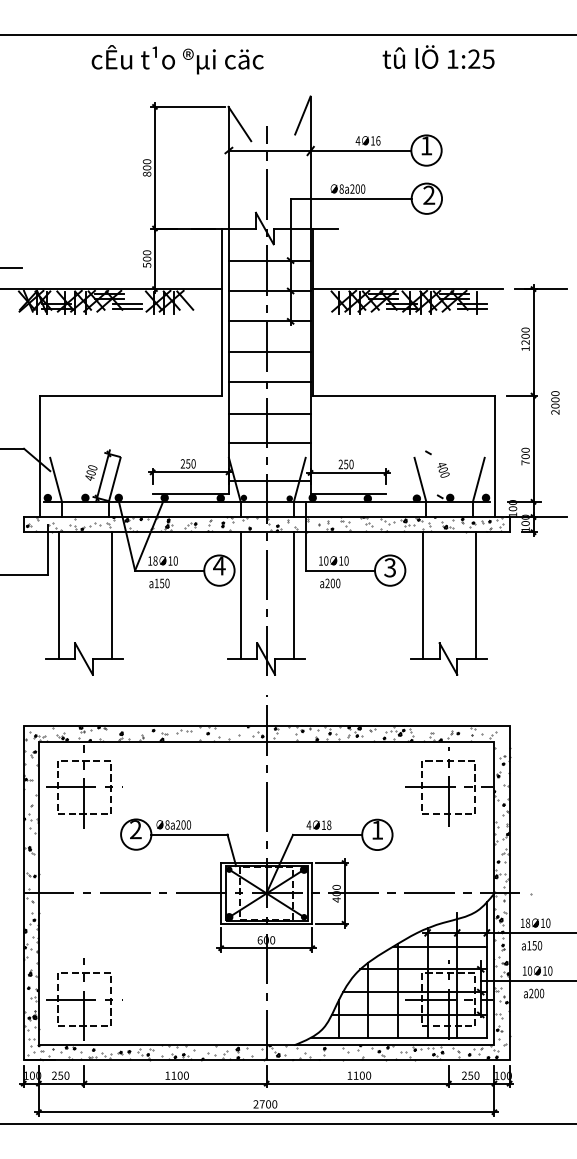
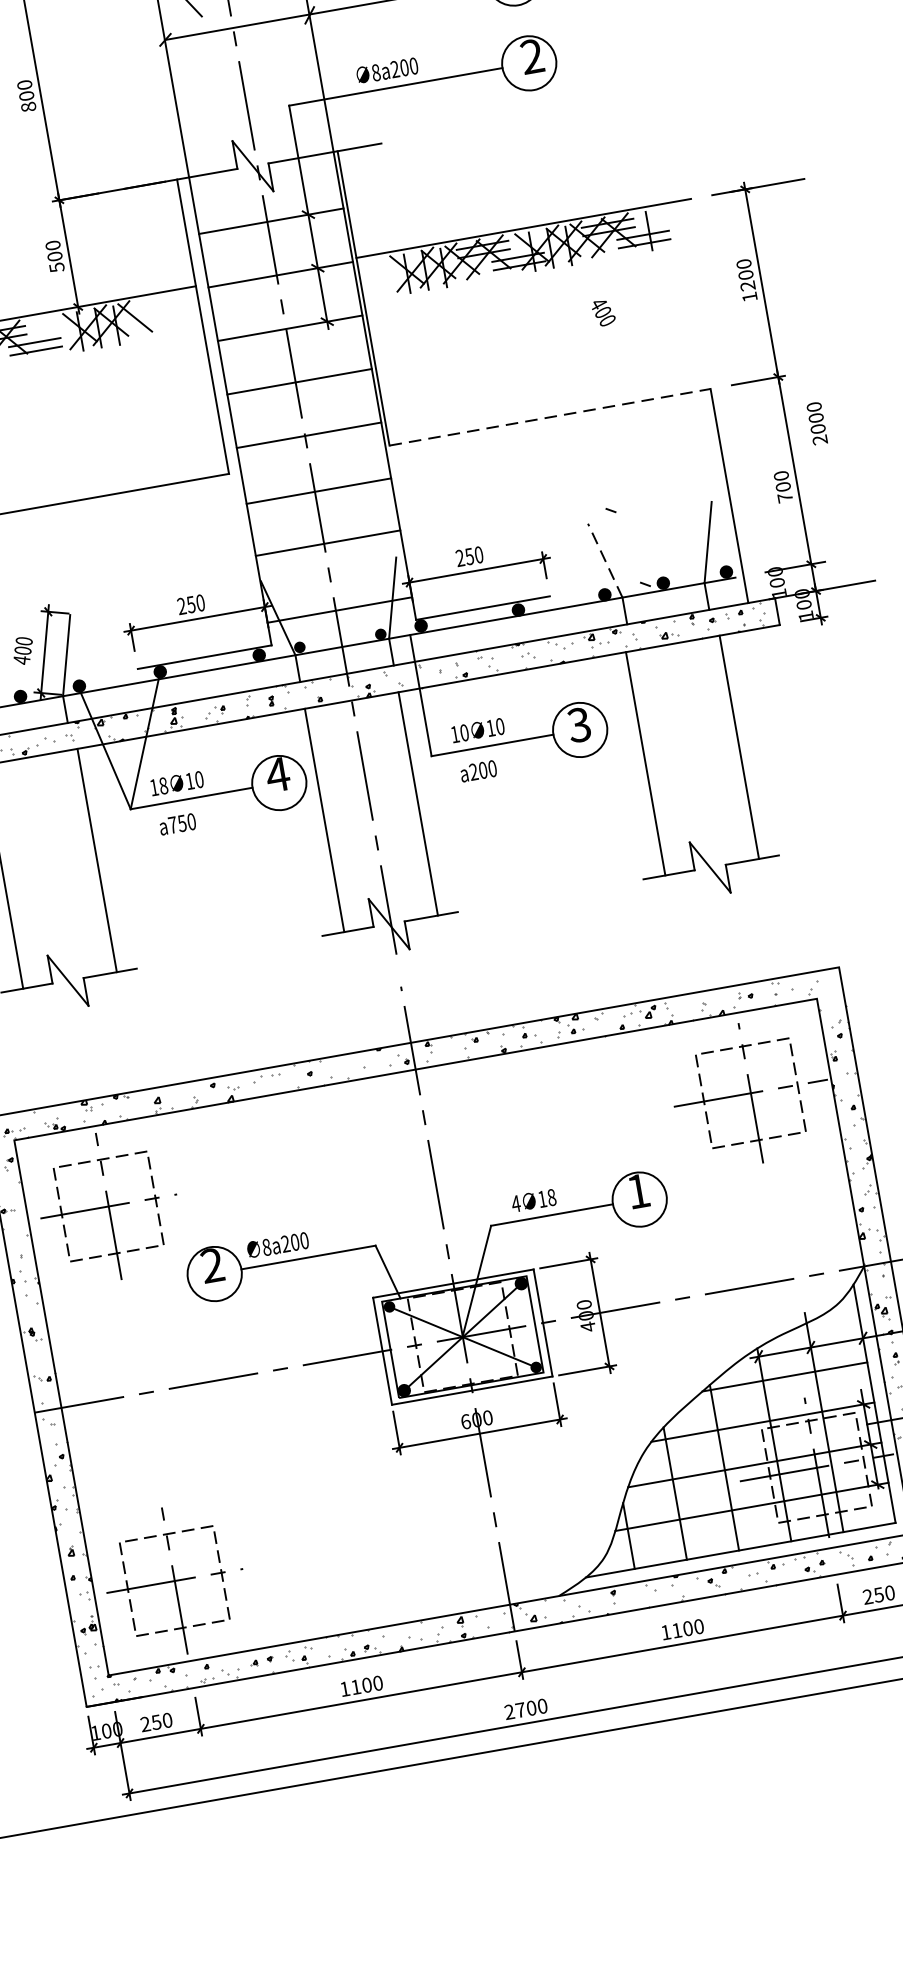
line: (404, 395) -> (550, 416), solid -> dashed
text: (555, 402) -> (817, 422), moved
text: (443, 470) -> (603, 313), moved
line: (420, 479) -> (605, 559), solid -> dashed
text: (156, 583) -> (172, 825), a150 -> a750

